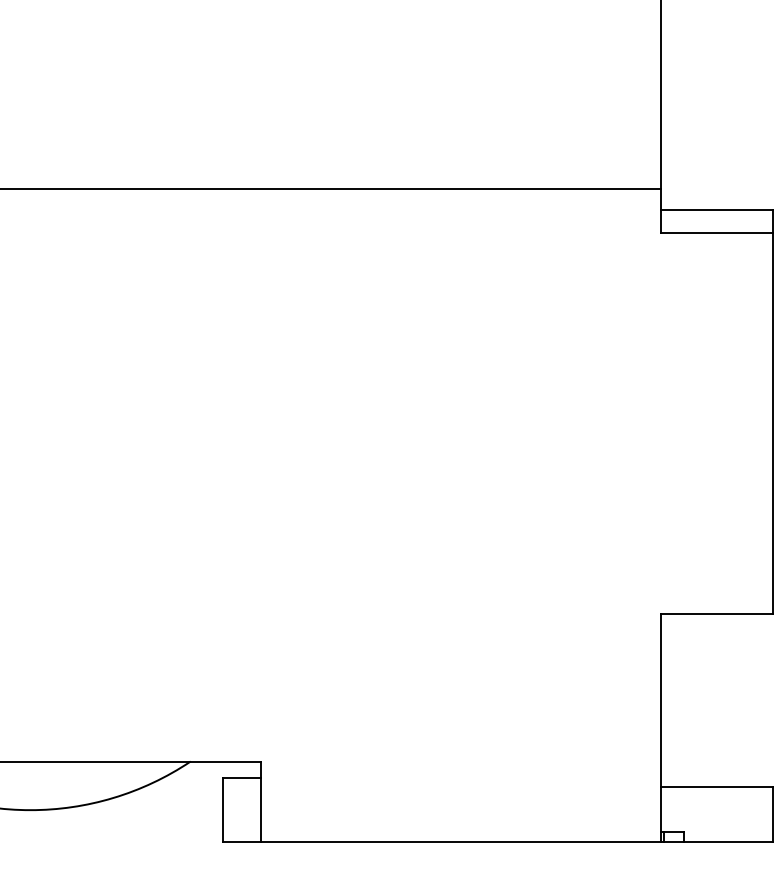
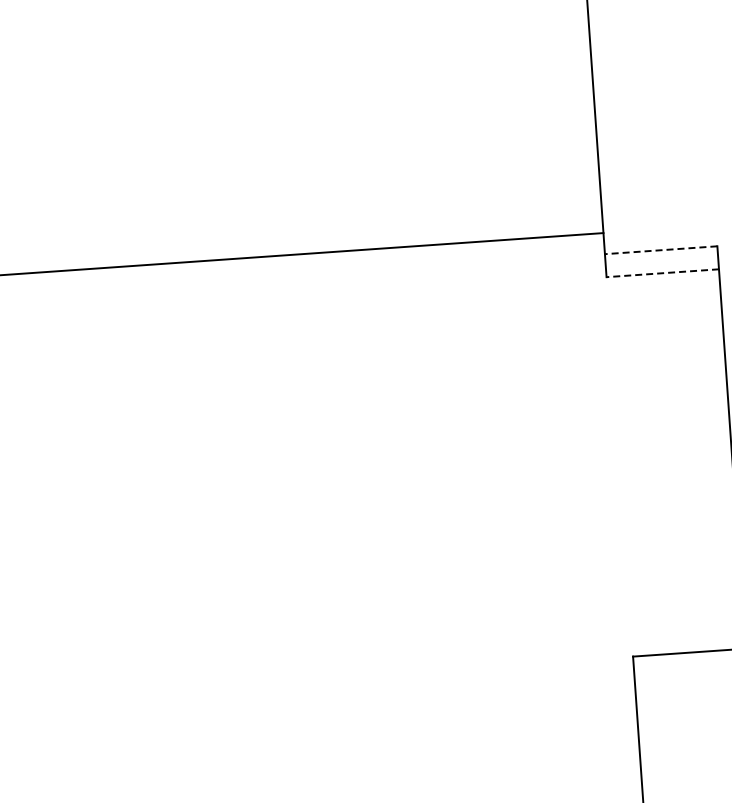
line: (716, 210) -> (660, 250), solid -> dashed
line: (716, 233) -> (662, 273), solid -> dashed

